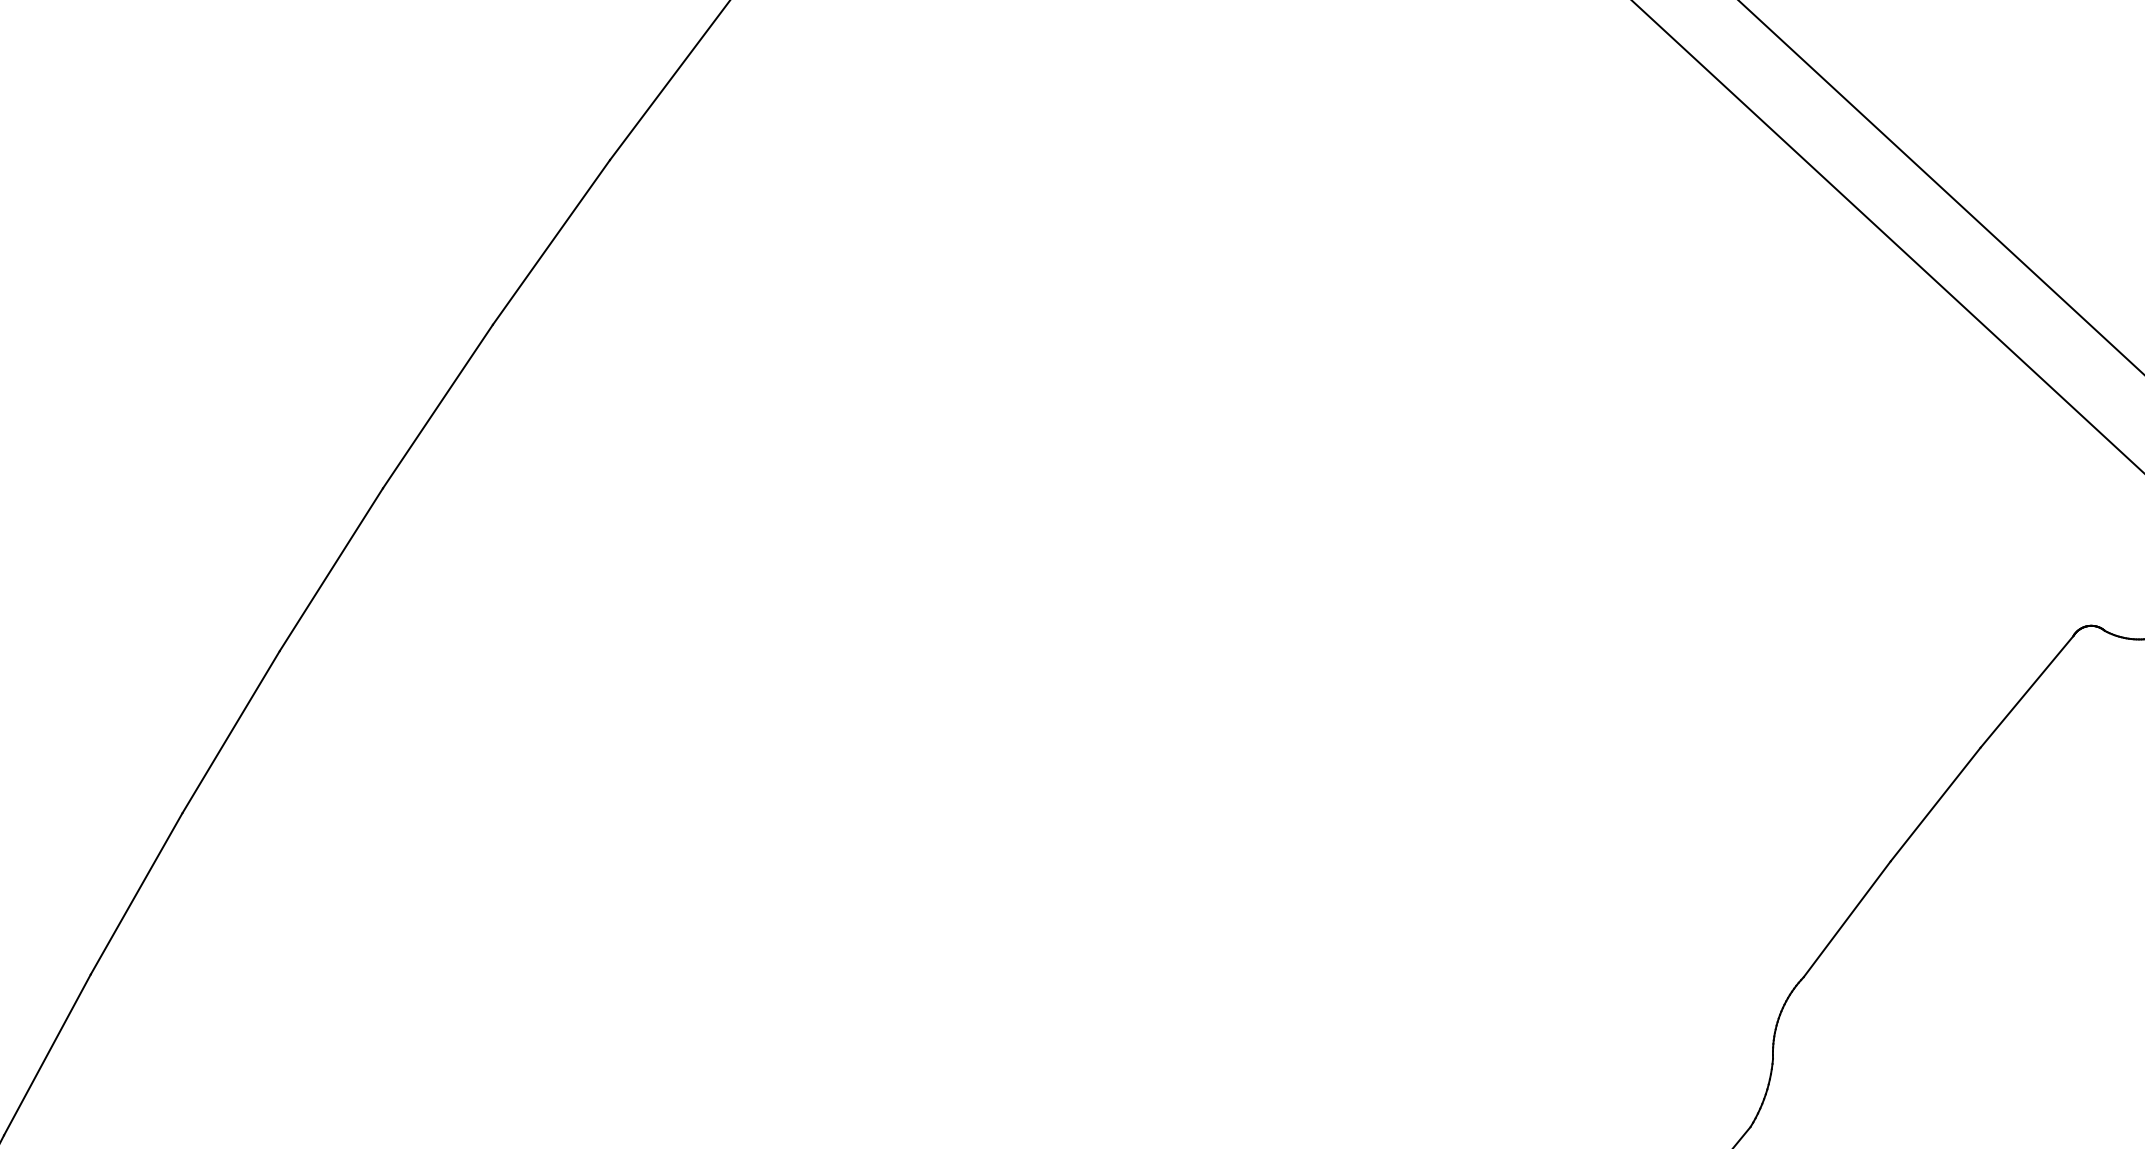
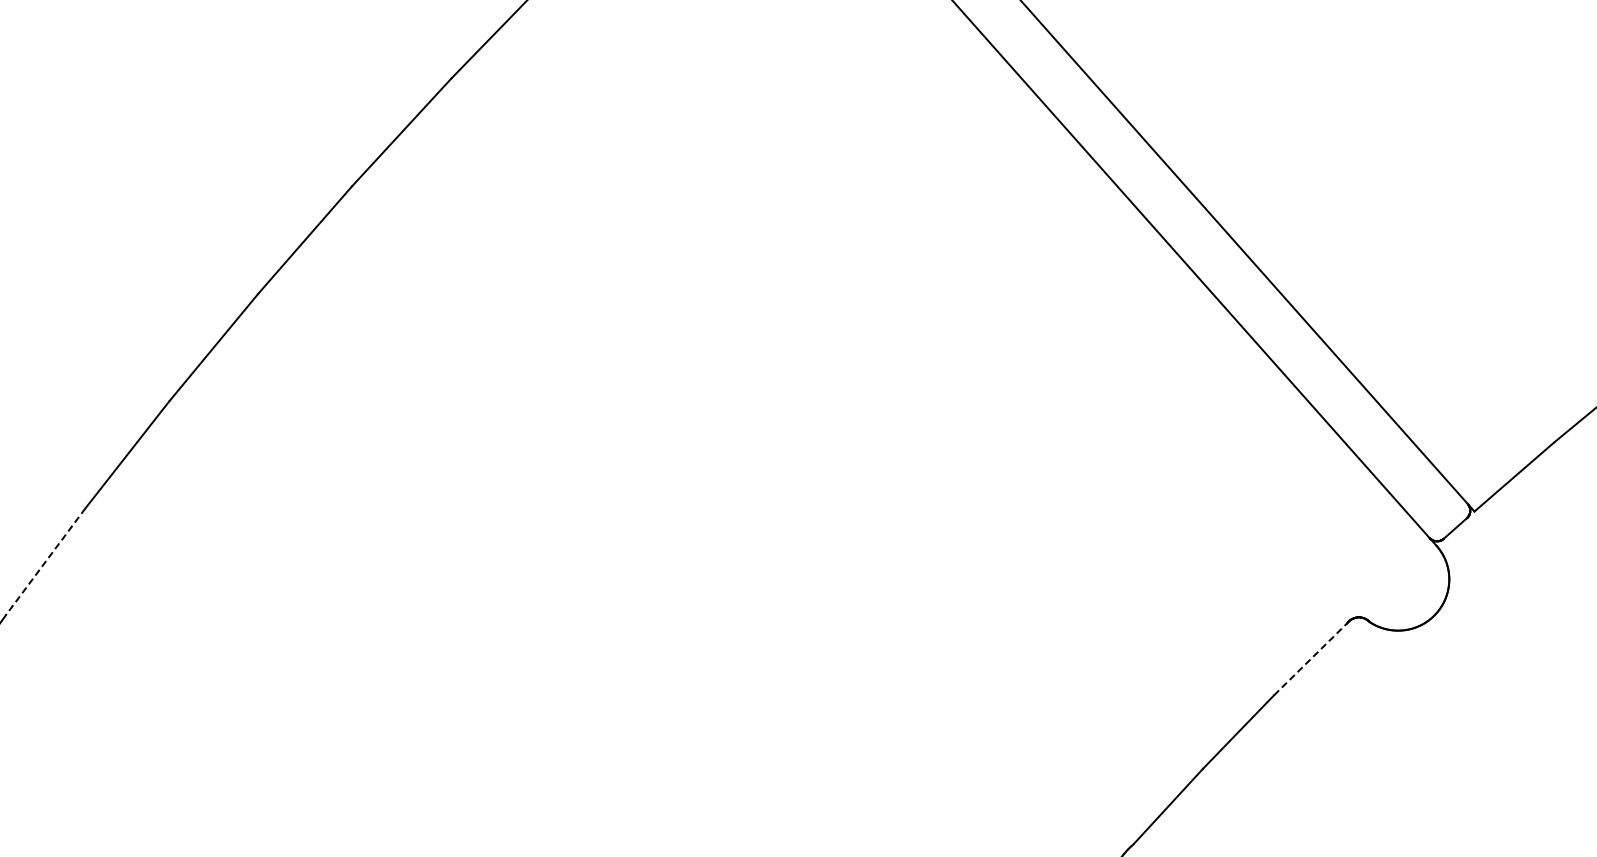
line: (2026, 692) -> (1310, 659), solid -> dashed
line: (230, 731) -> (45, 561), solid -> dashed

